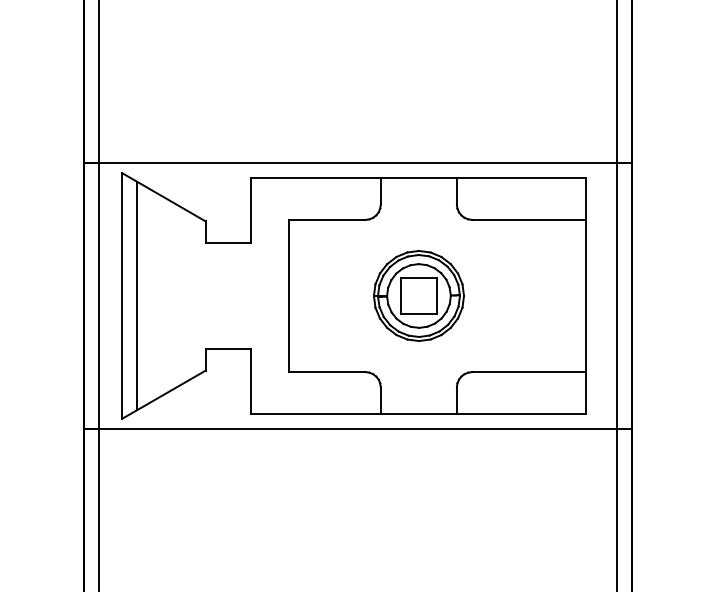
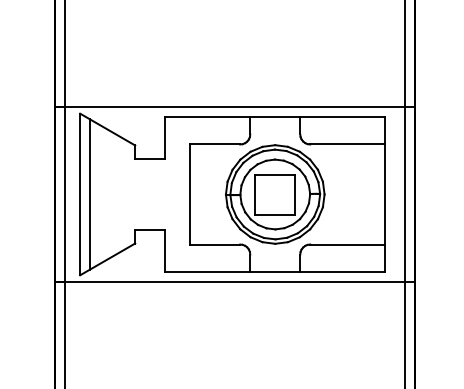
part: (419, 296) -> (275, 194), size x1.67

